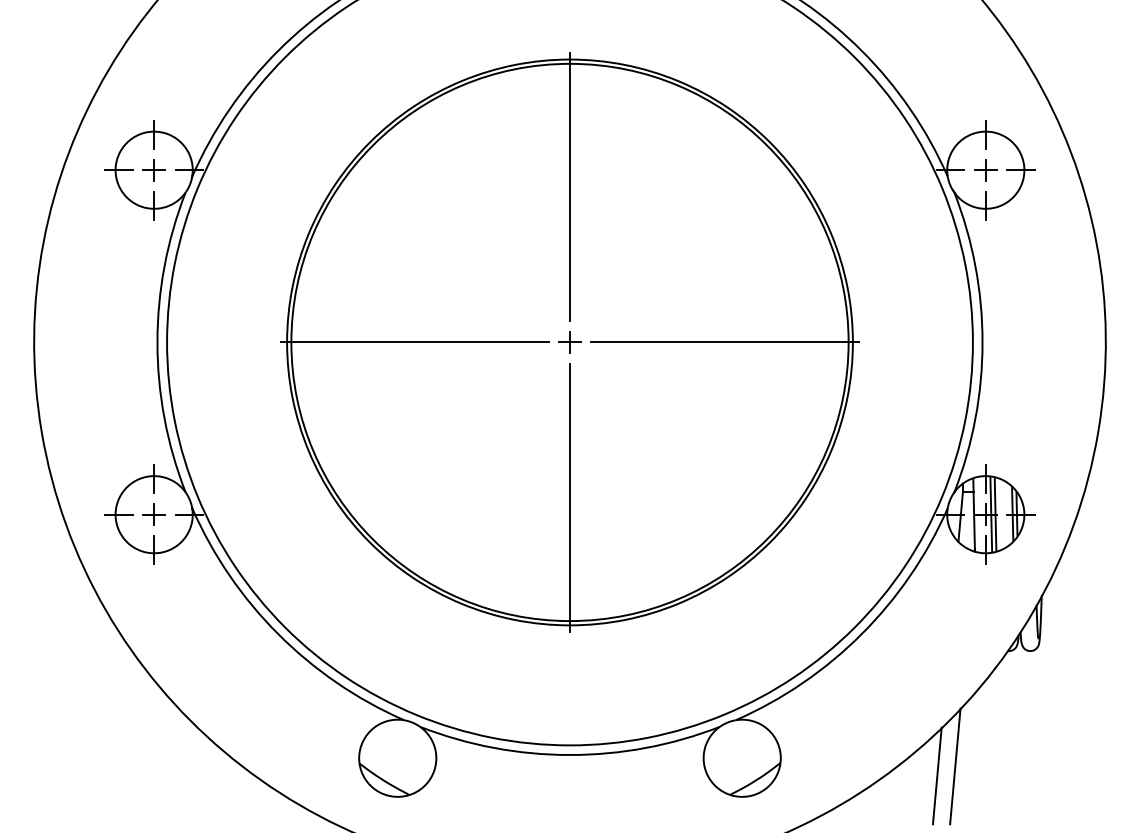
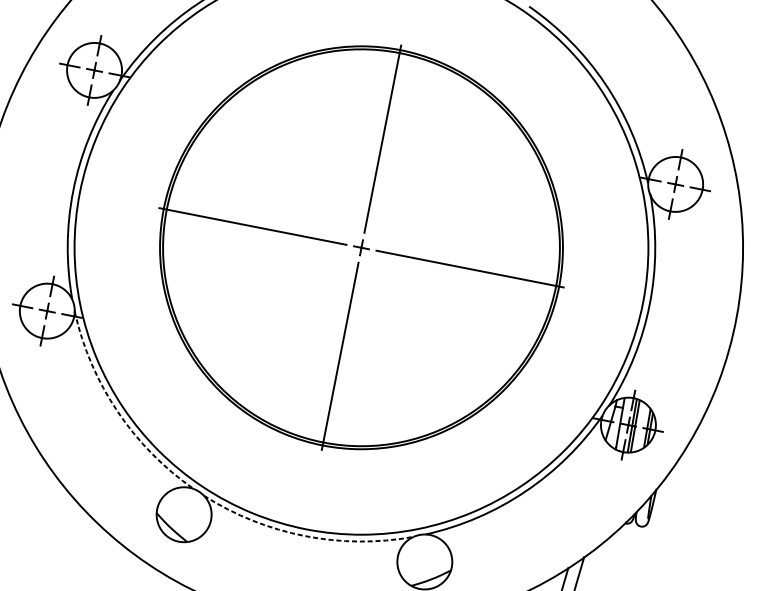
arc: (278, 634) -> (117, 411), solid -> dashed
arc: (570, 755) -> (305, 536), solid -> dashed

